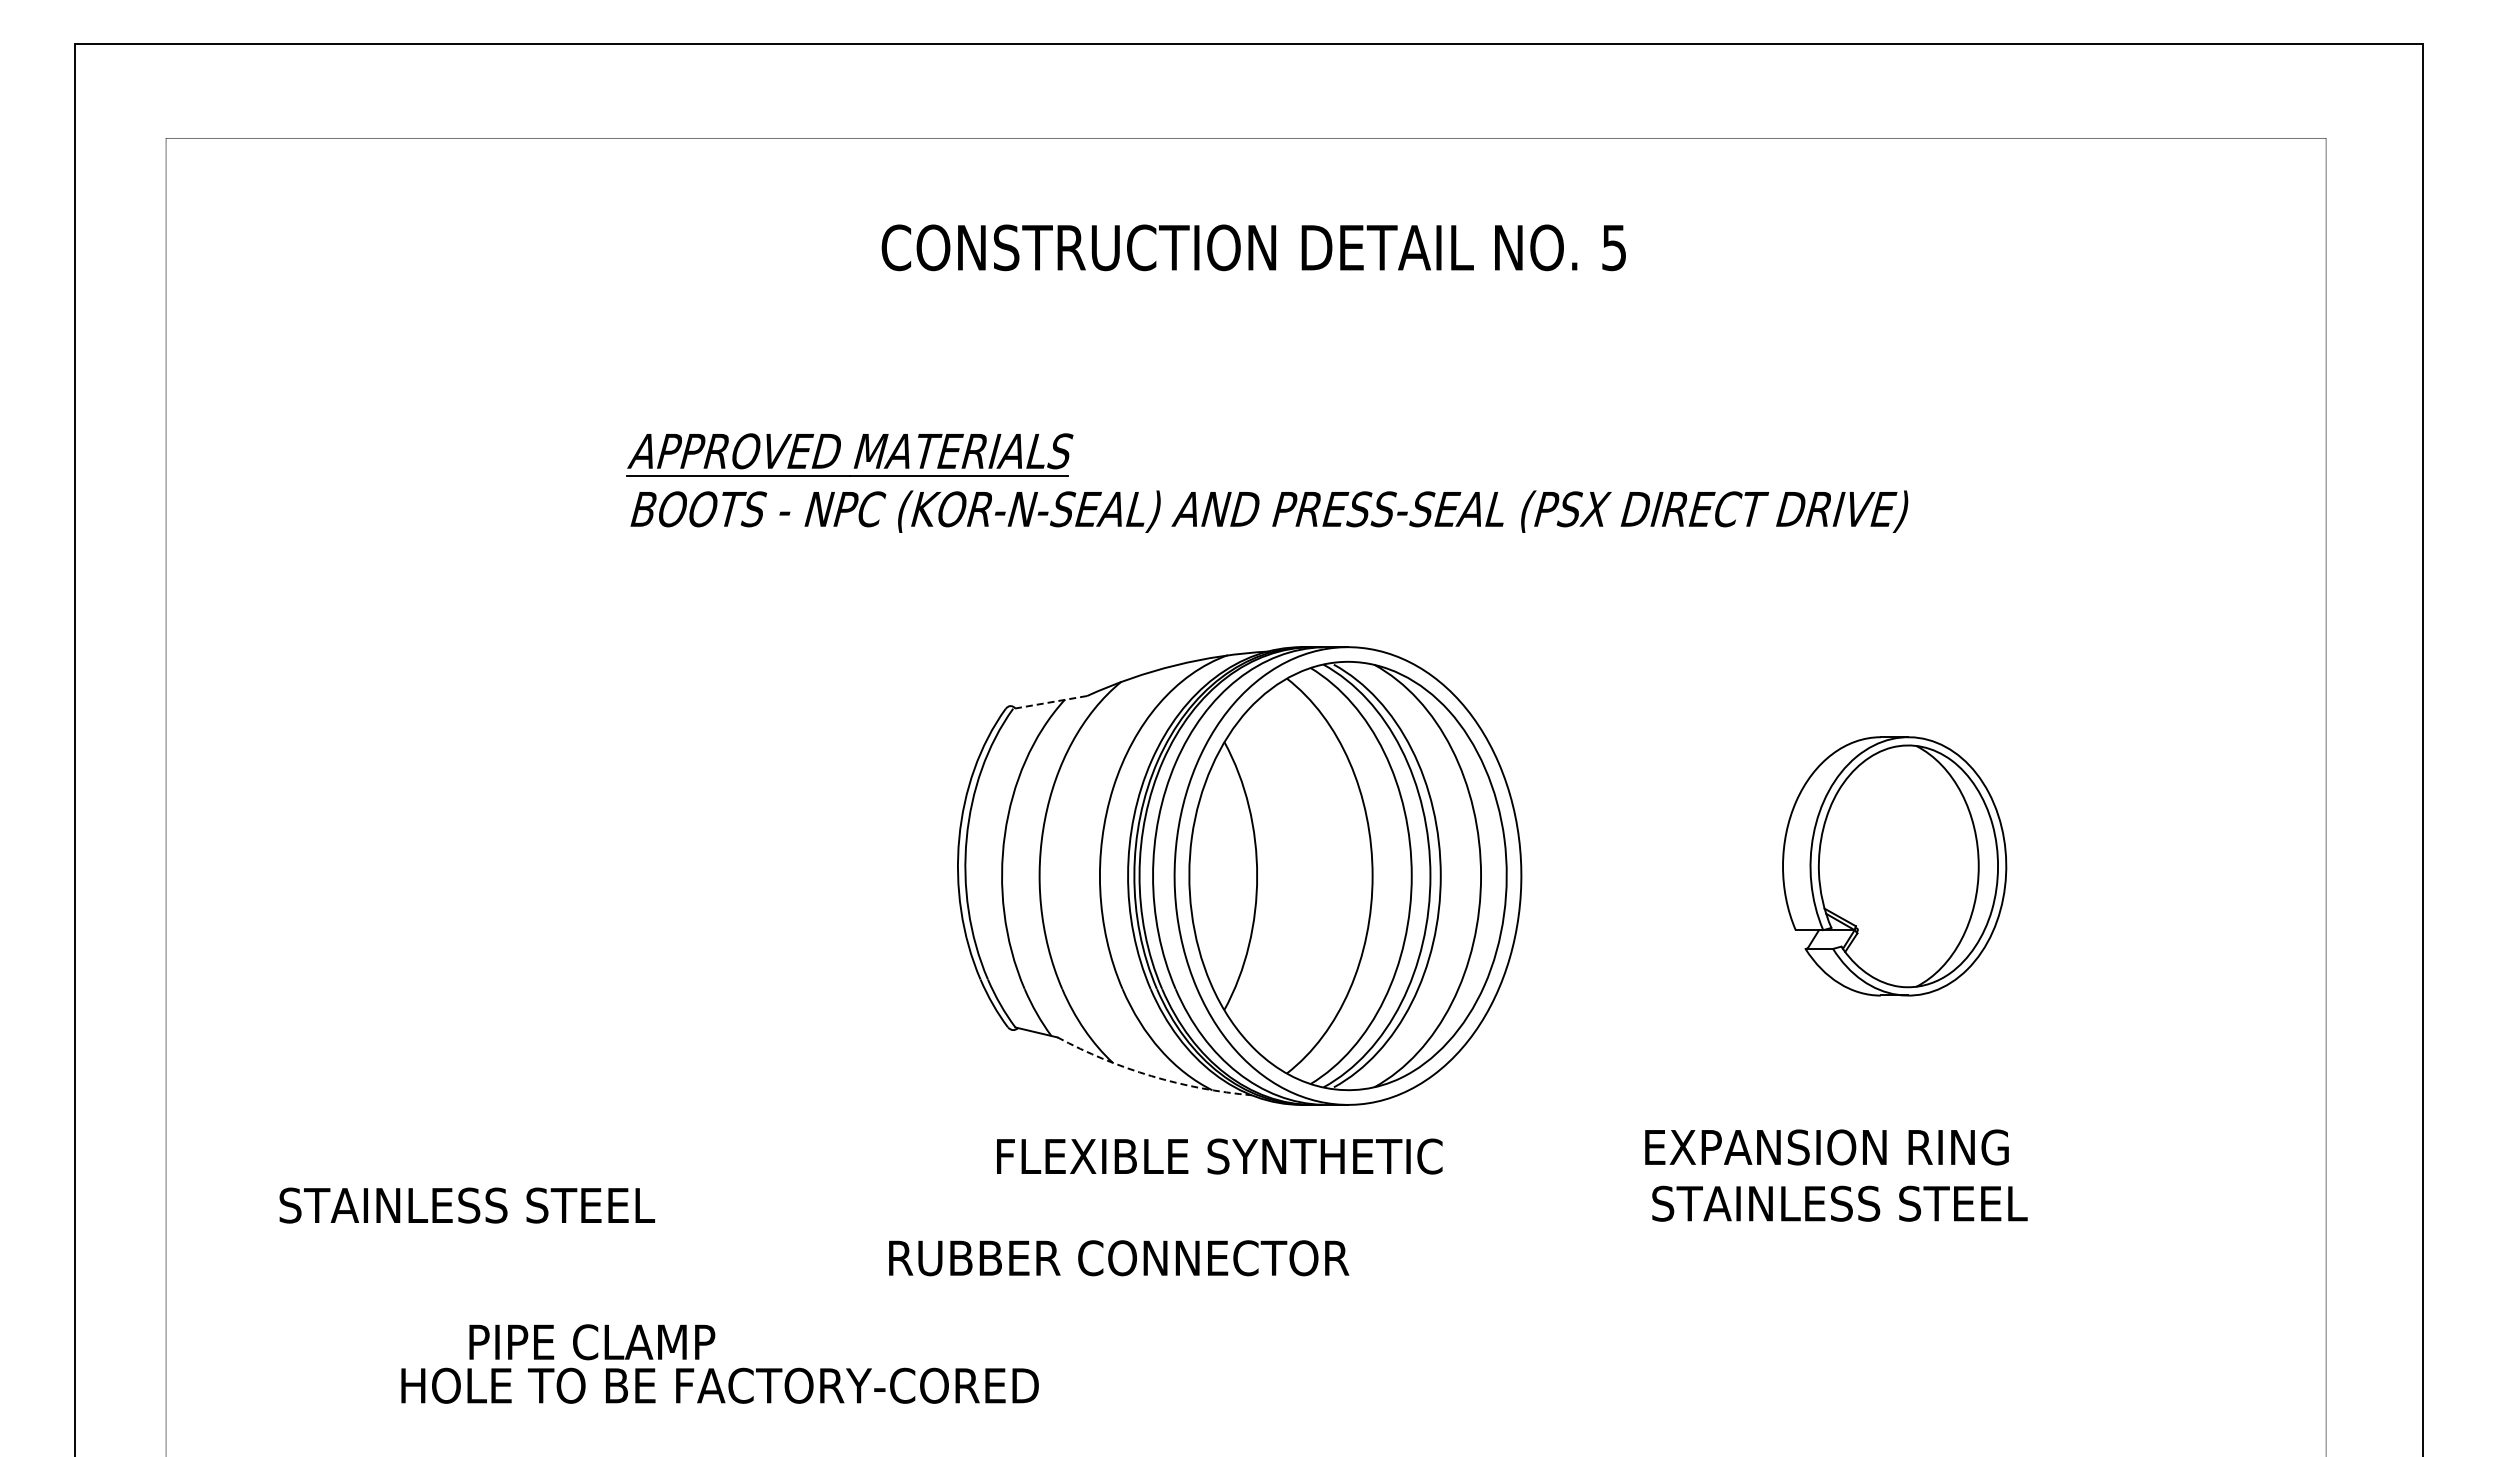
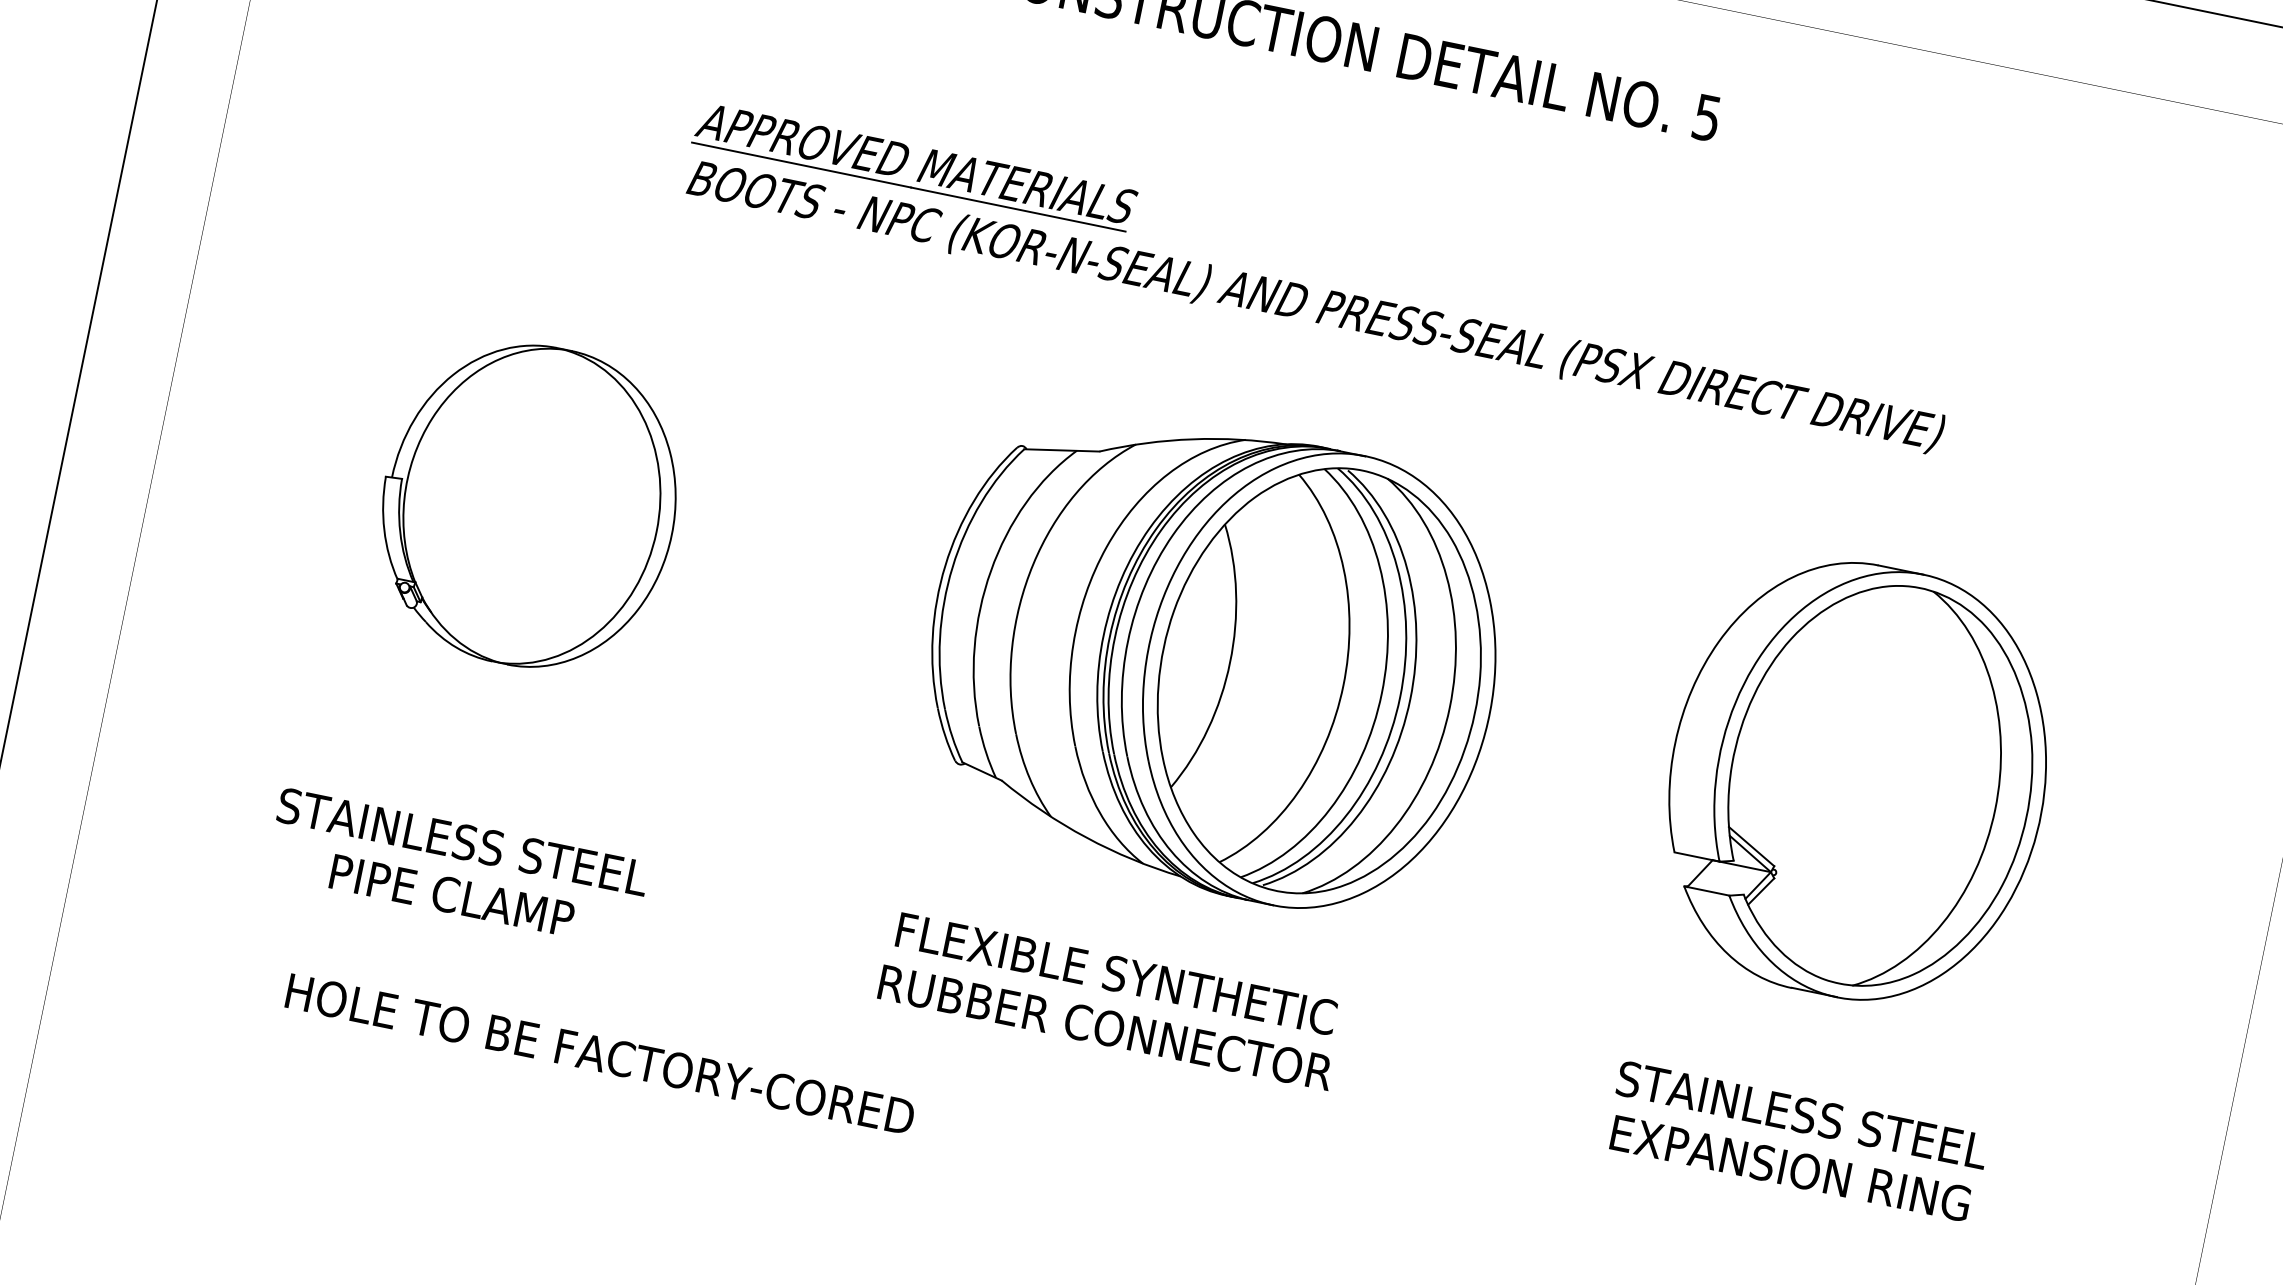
line: (1049, 702) -> (1061, 450), dashed -> solid
part: (539, 863) -> (528, 505), added
part: (1894, 866) -> (1857, 781), size x1.67
arc: (1151, 1076) -> (1086, 837), dashed -> solid
text: (1826, 1147) -> (1790, 1168), moved
text: (1219, 1156) -> (1116, 973), moved
text: (1839, 1203) -> (1802, 1114), moved
text: (466, 1205) -> (462, 841), moved
text: (1119, 1258) -> (1106, 1028), moved
text: (592, 1342) -> (452, 895), moved

